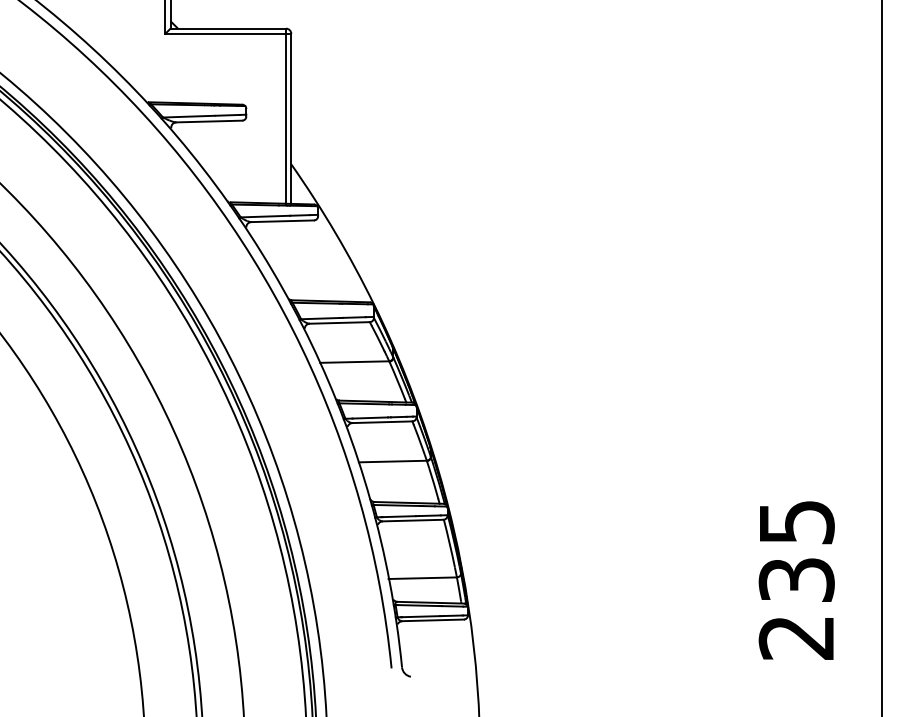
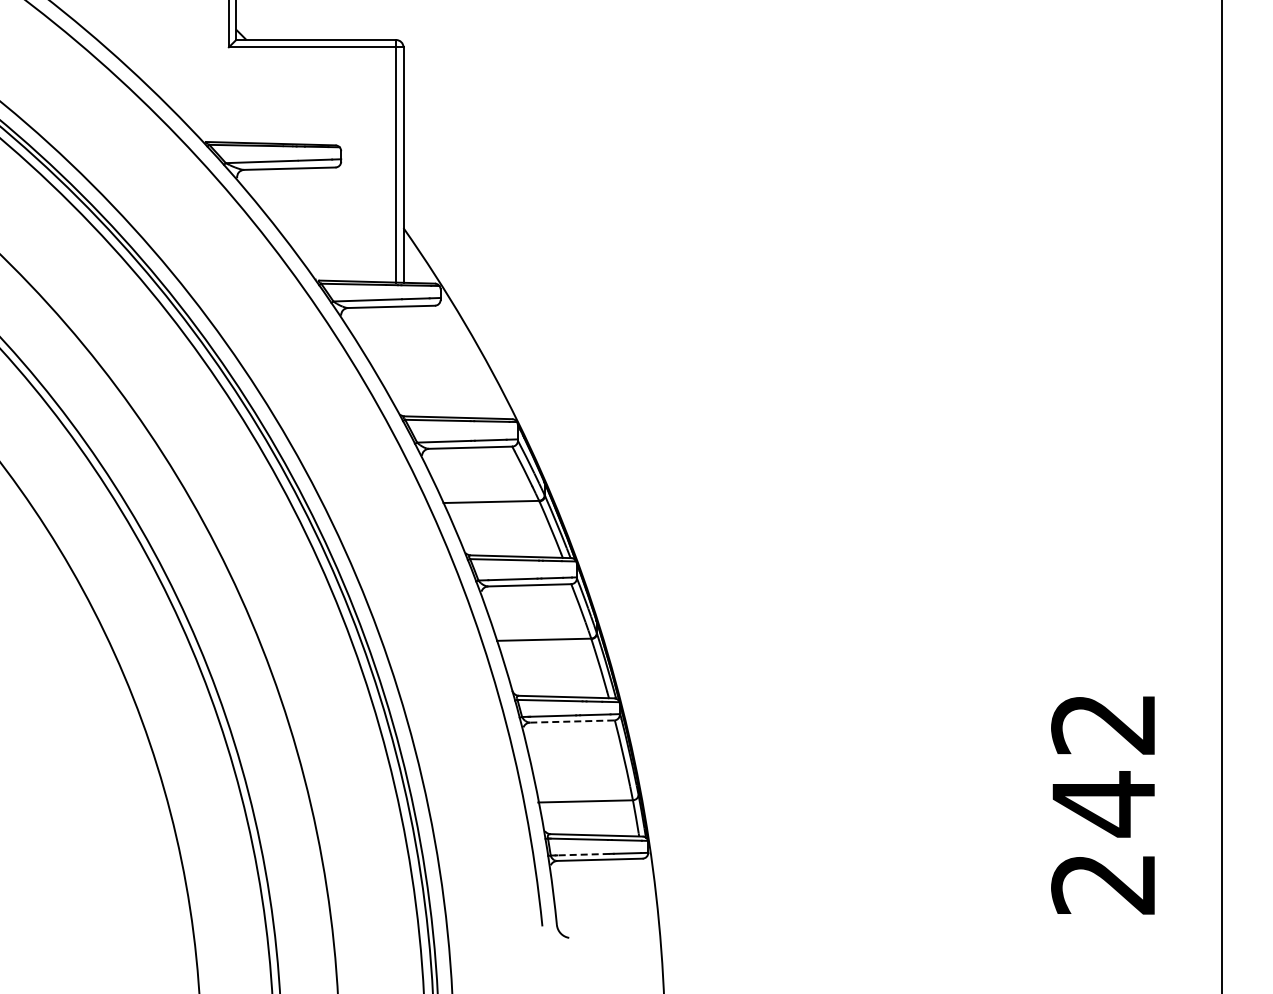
line: (412, 520) -> (571, 721), solid -> dashed
text: (796, 553) -> (1103, 766), 235 -> 242
line: (420, 616) -> (582, 854), solid -> dashed

